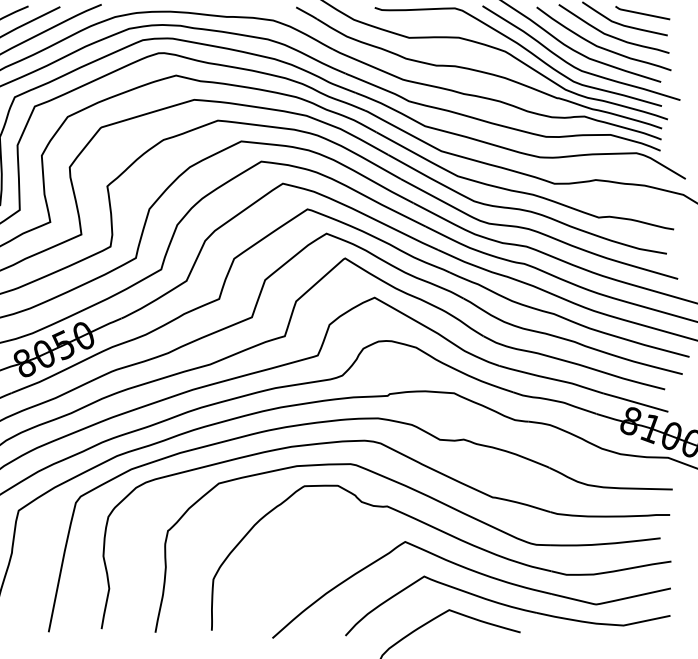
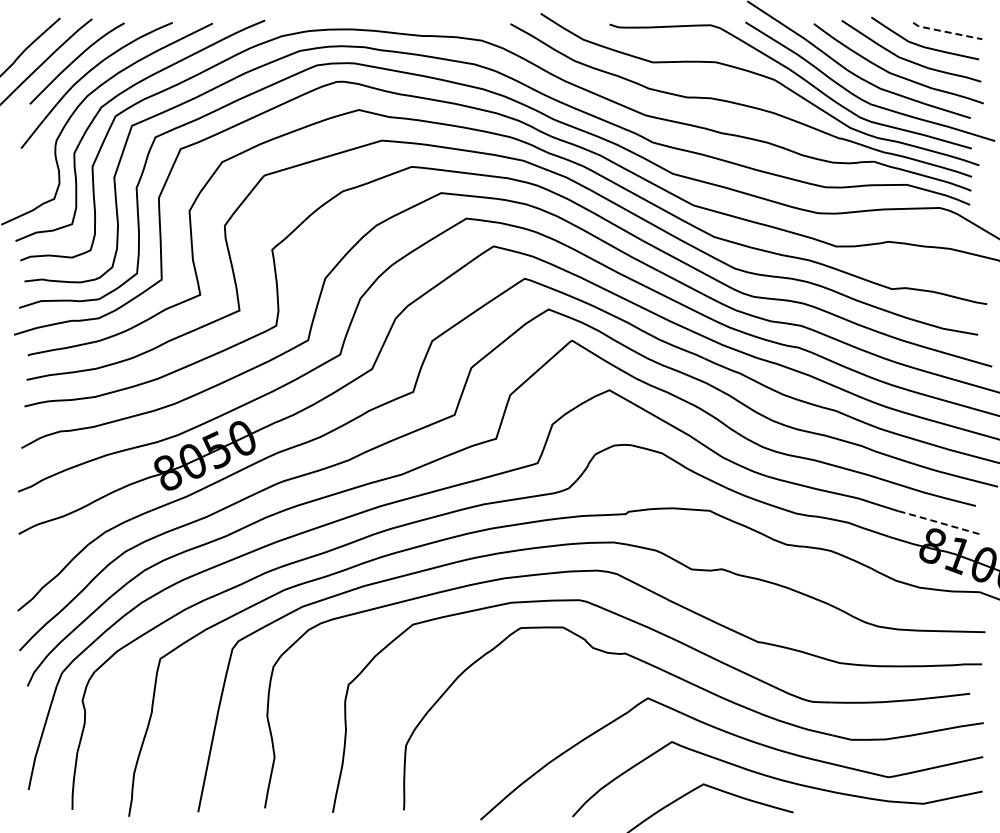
line: (641, 13) -> (946, 31), solid -> dashed
line: (635, 402) -> (938, 522), solid -> dashed

